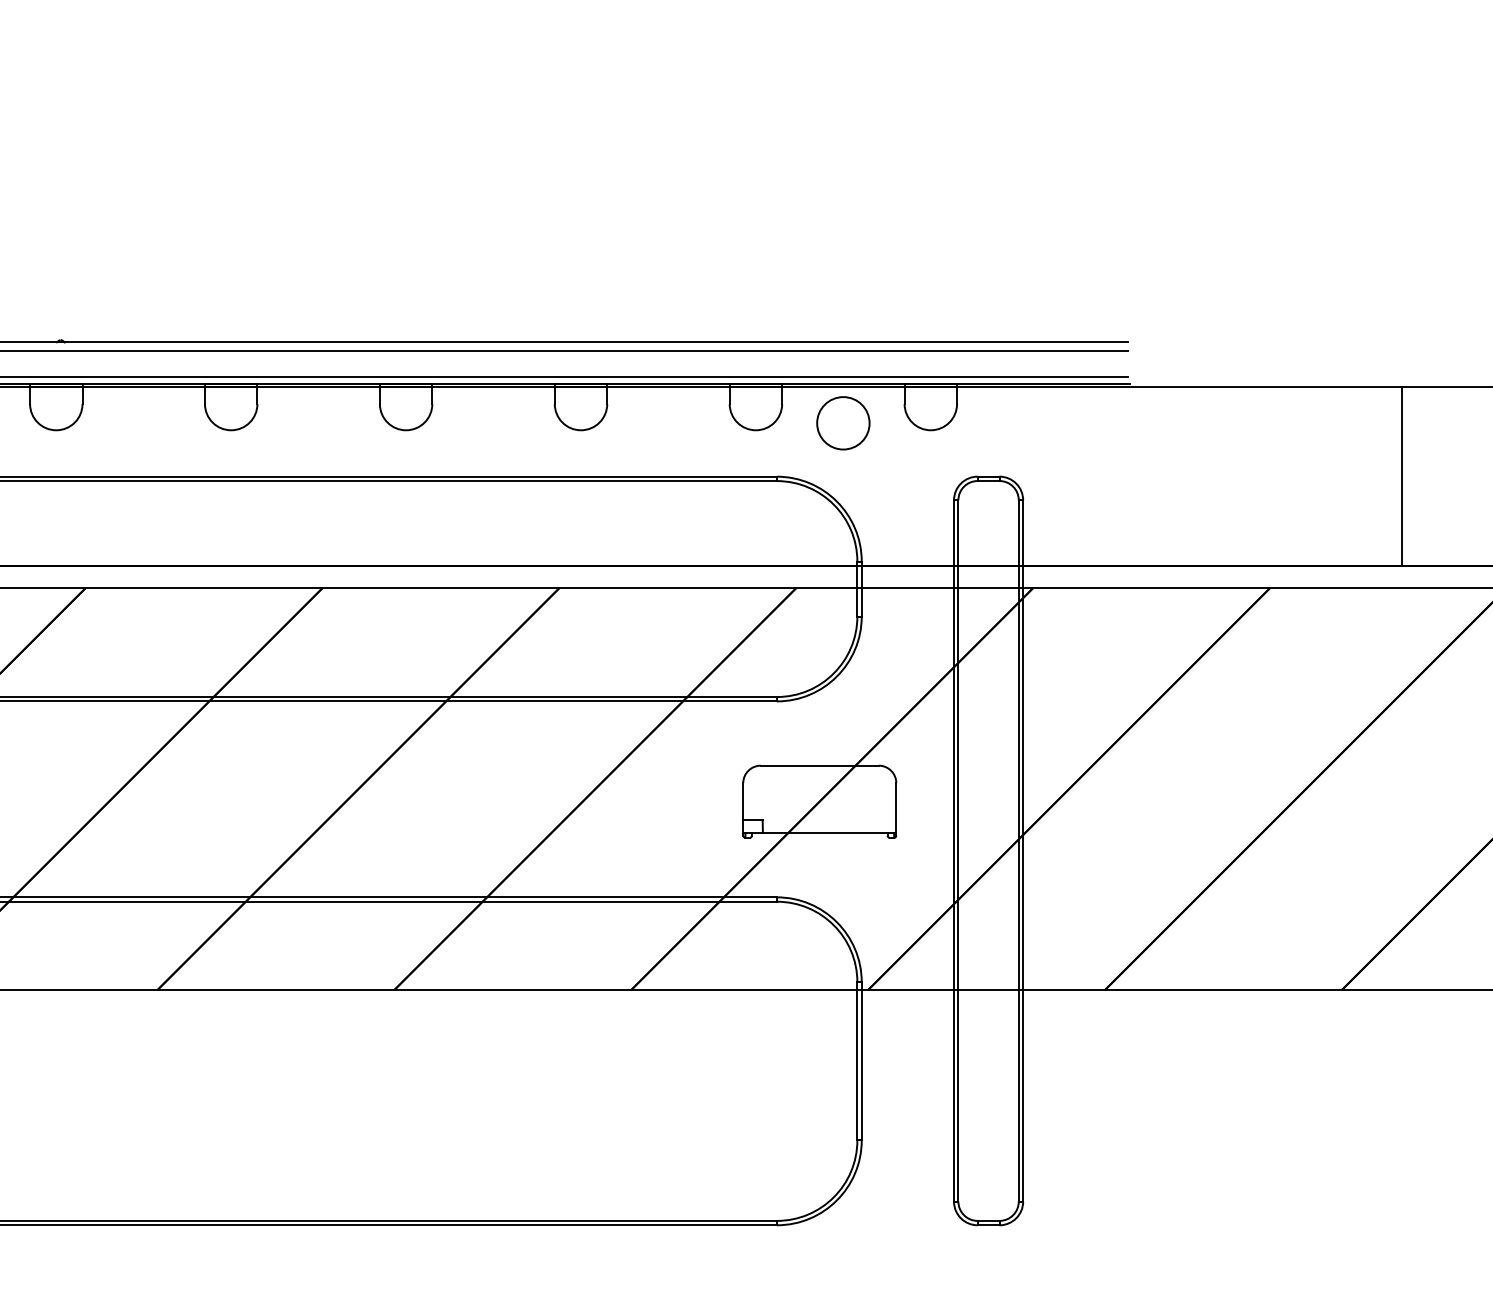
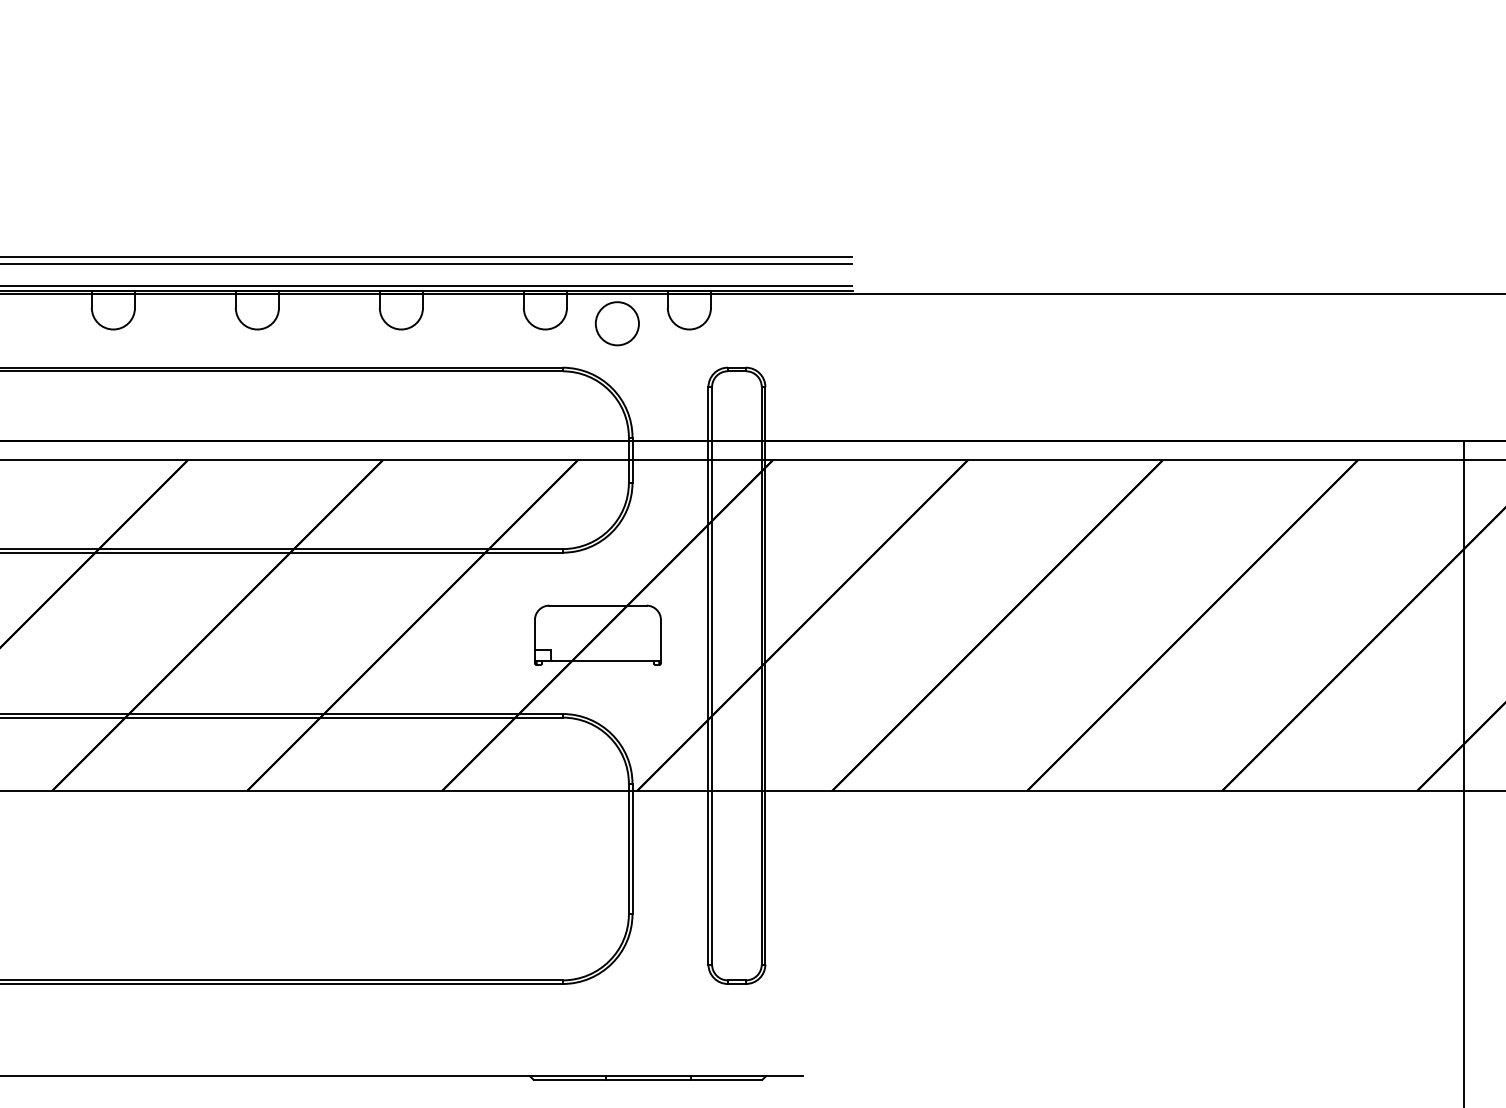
line: (1402, 476) -> (1077, 367), removed

